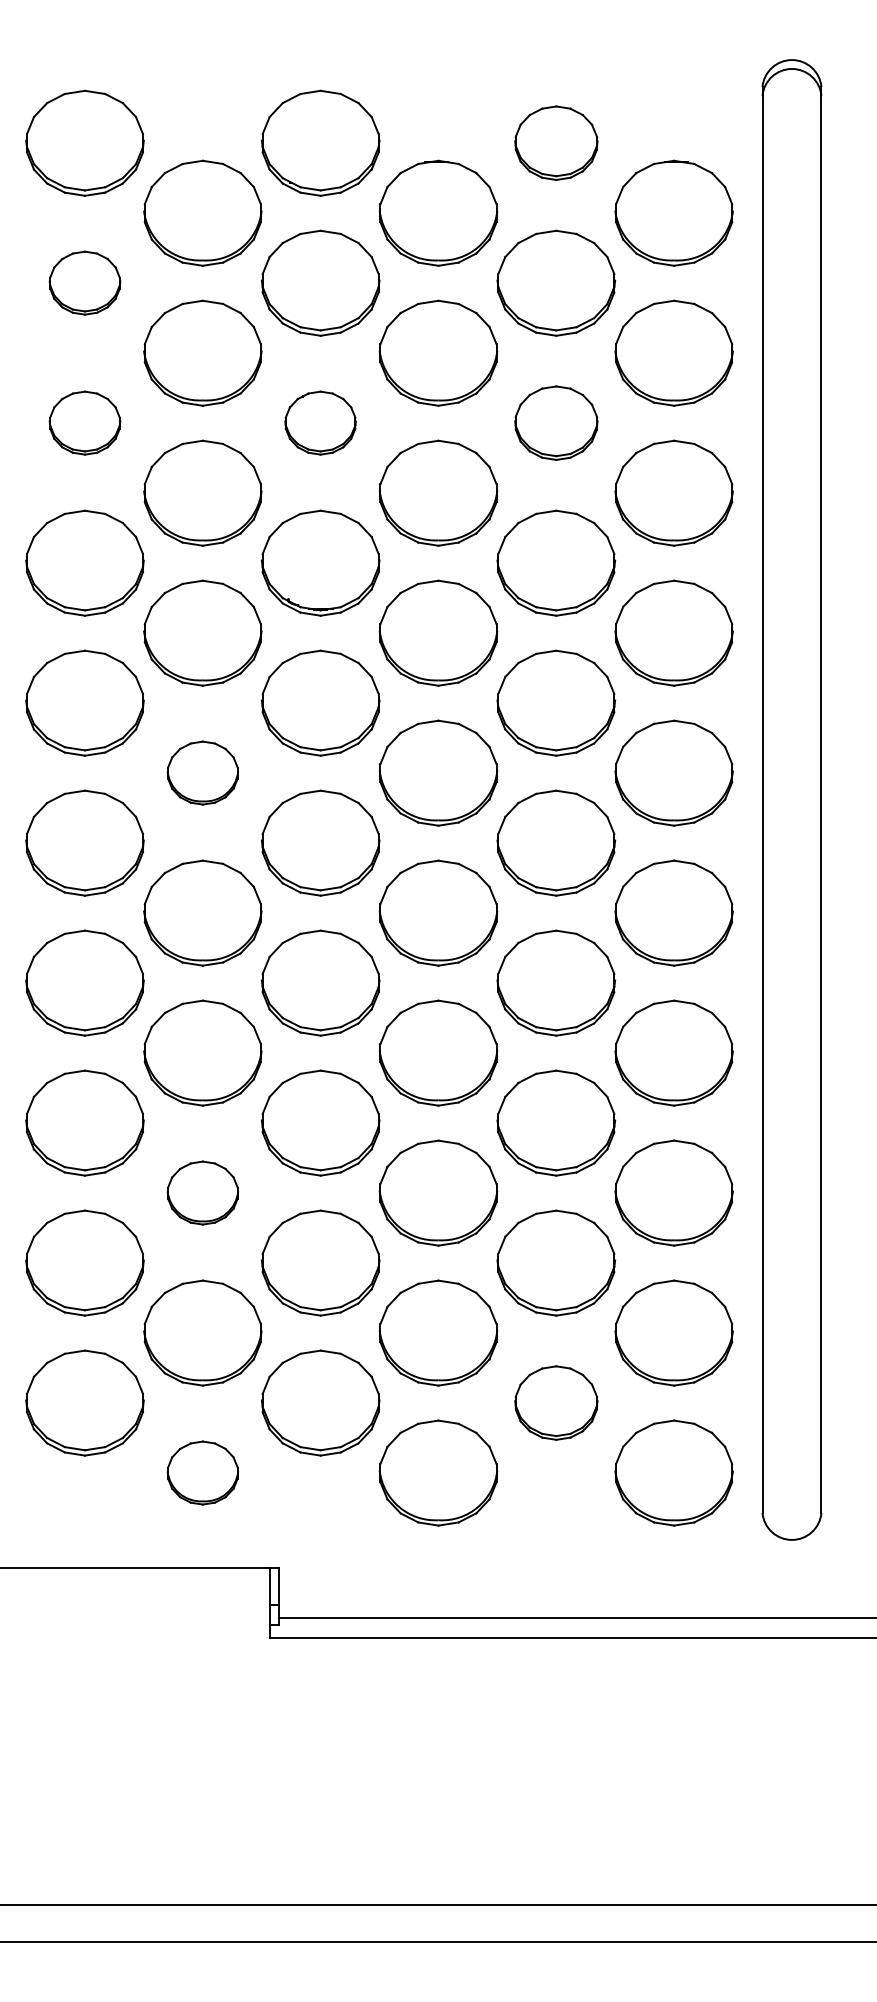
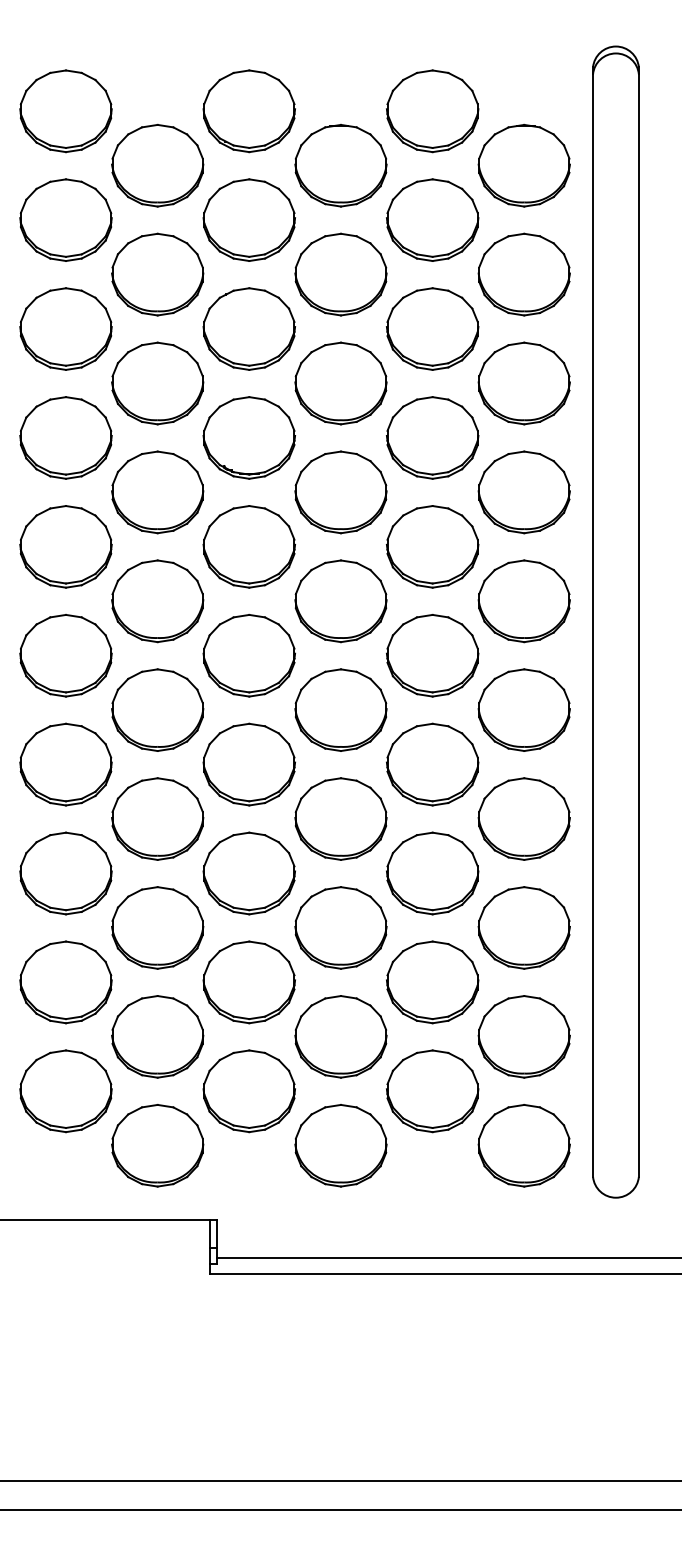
part: (556, 142) -> (432, 110), size x1.43
part: (84, 282) -> (65, 219), size x1.67
part: (84, 422) -> (65, 328), size x1.67
part: (320, 422) -> (249, 328), size x1.67
part: (556, 422) -> (432, 328), size x1.43
part: (202, 772) -> (157, 600), size x1.67
part: (202, 1192) -> (157, 927), size x1.67
part: (556, 1402) -> (432, 1090), size x1.43
part: (202, 1472) -> (157, 1145), size x1.67

